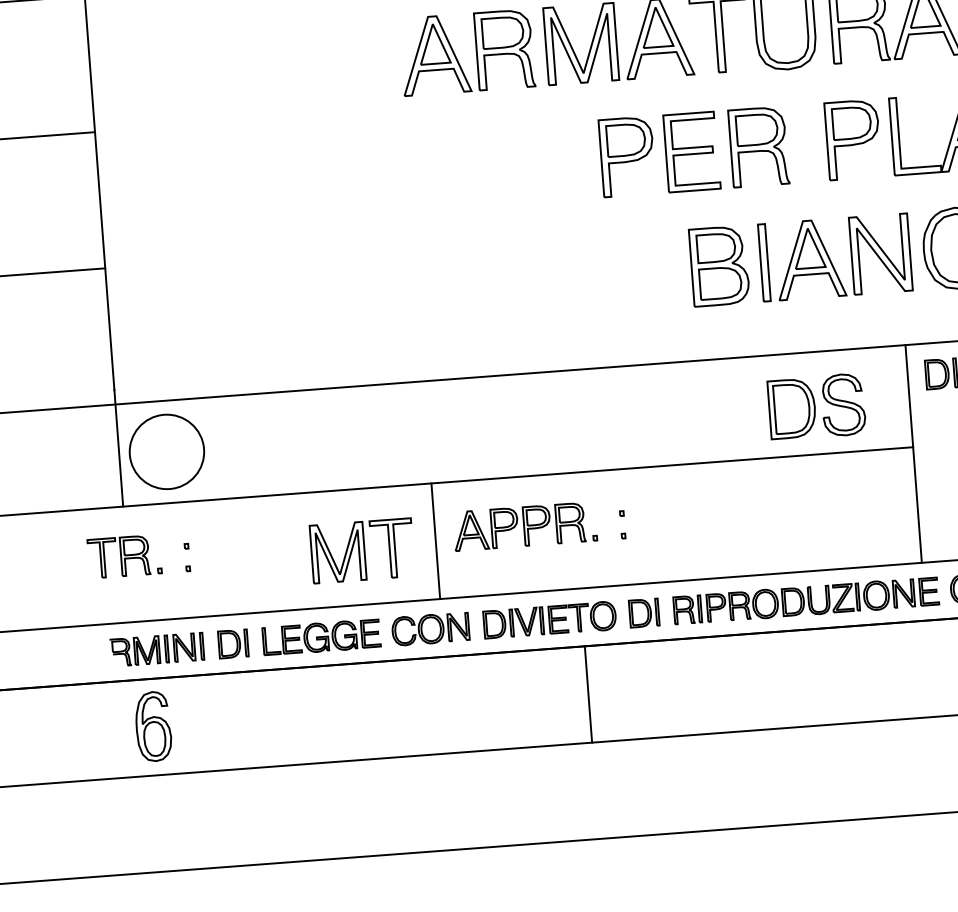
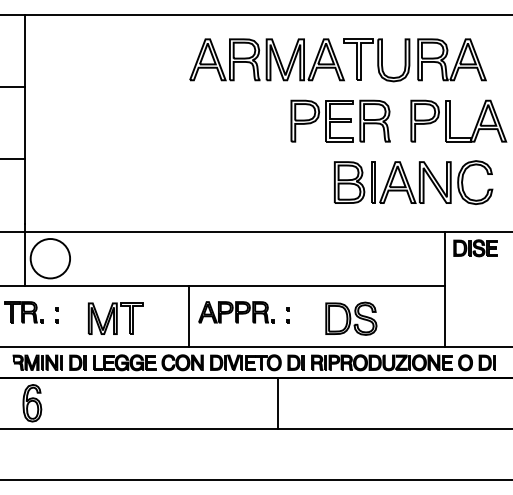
part: (816, 406) -> (351, 318), moved
part: (361, 550) -> (115, 318), moved
line: (588, 694) -> (278, 403), moved

